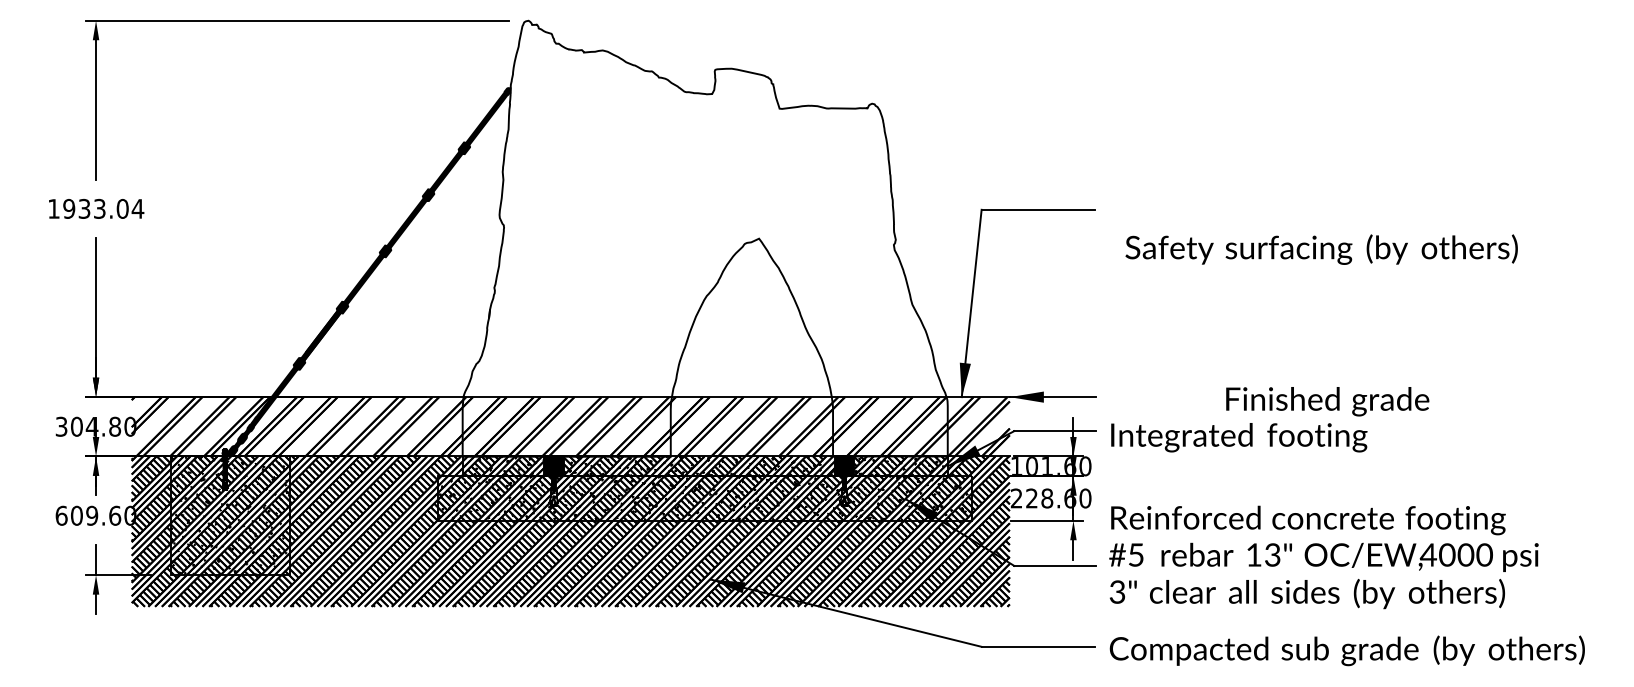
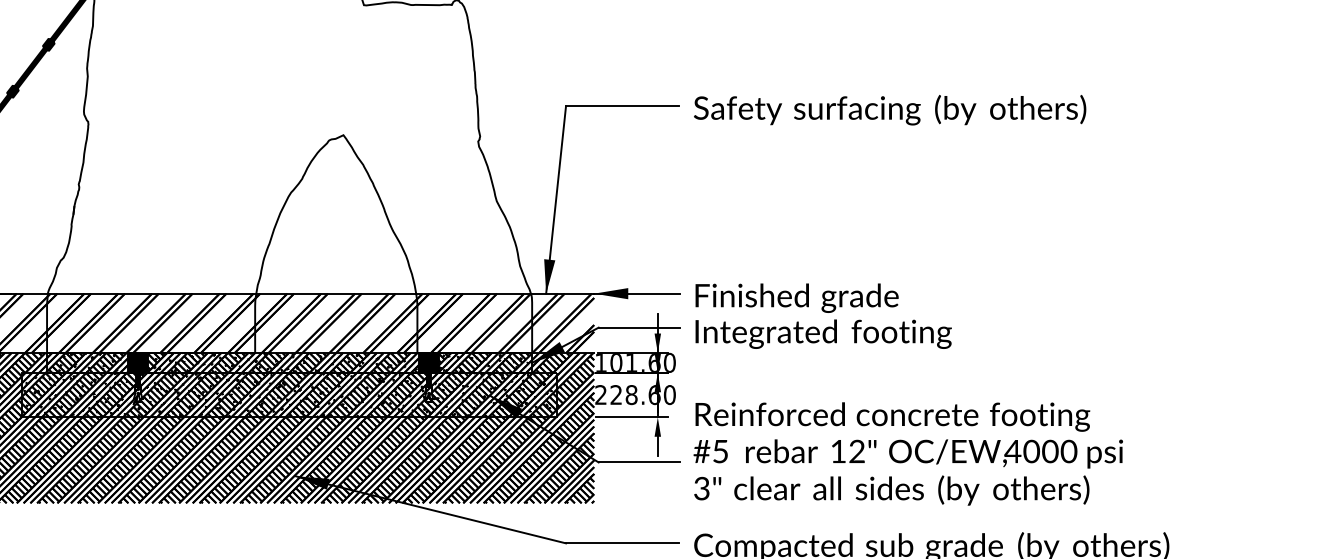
text: (1321, 249) -> (889, 110), moved
text: (1327, 401) -> (796, 298), moved
text: (1272, 555) -> (856, 452), 13" -> 12"

